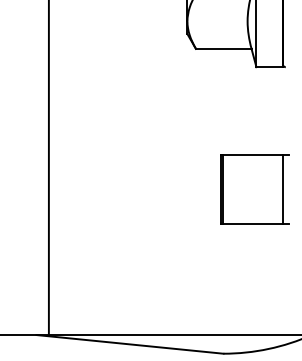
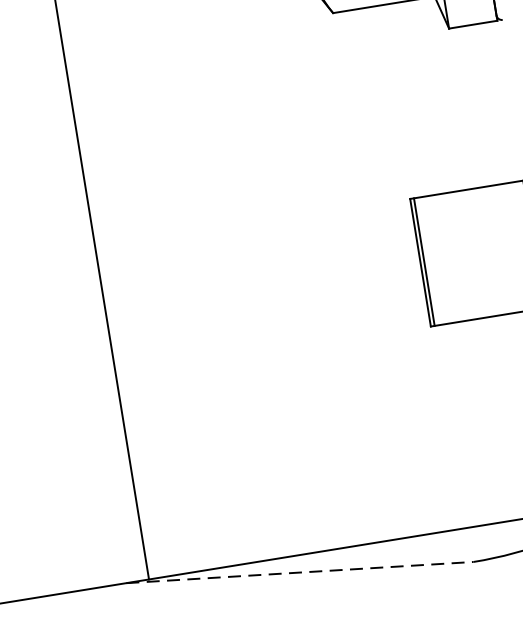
line: (129, 344) -> (299, 572), solid -> dashed

